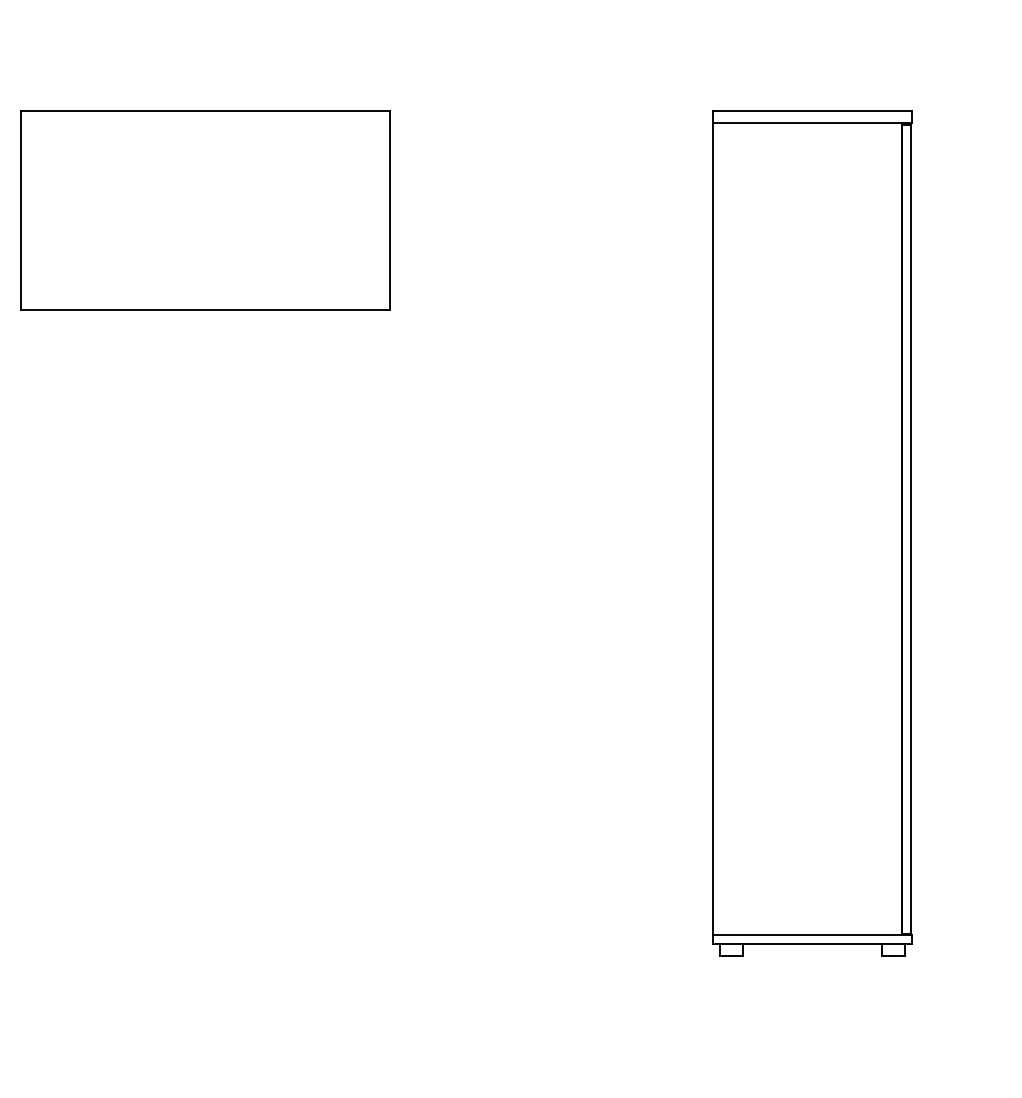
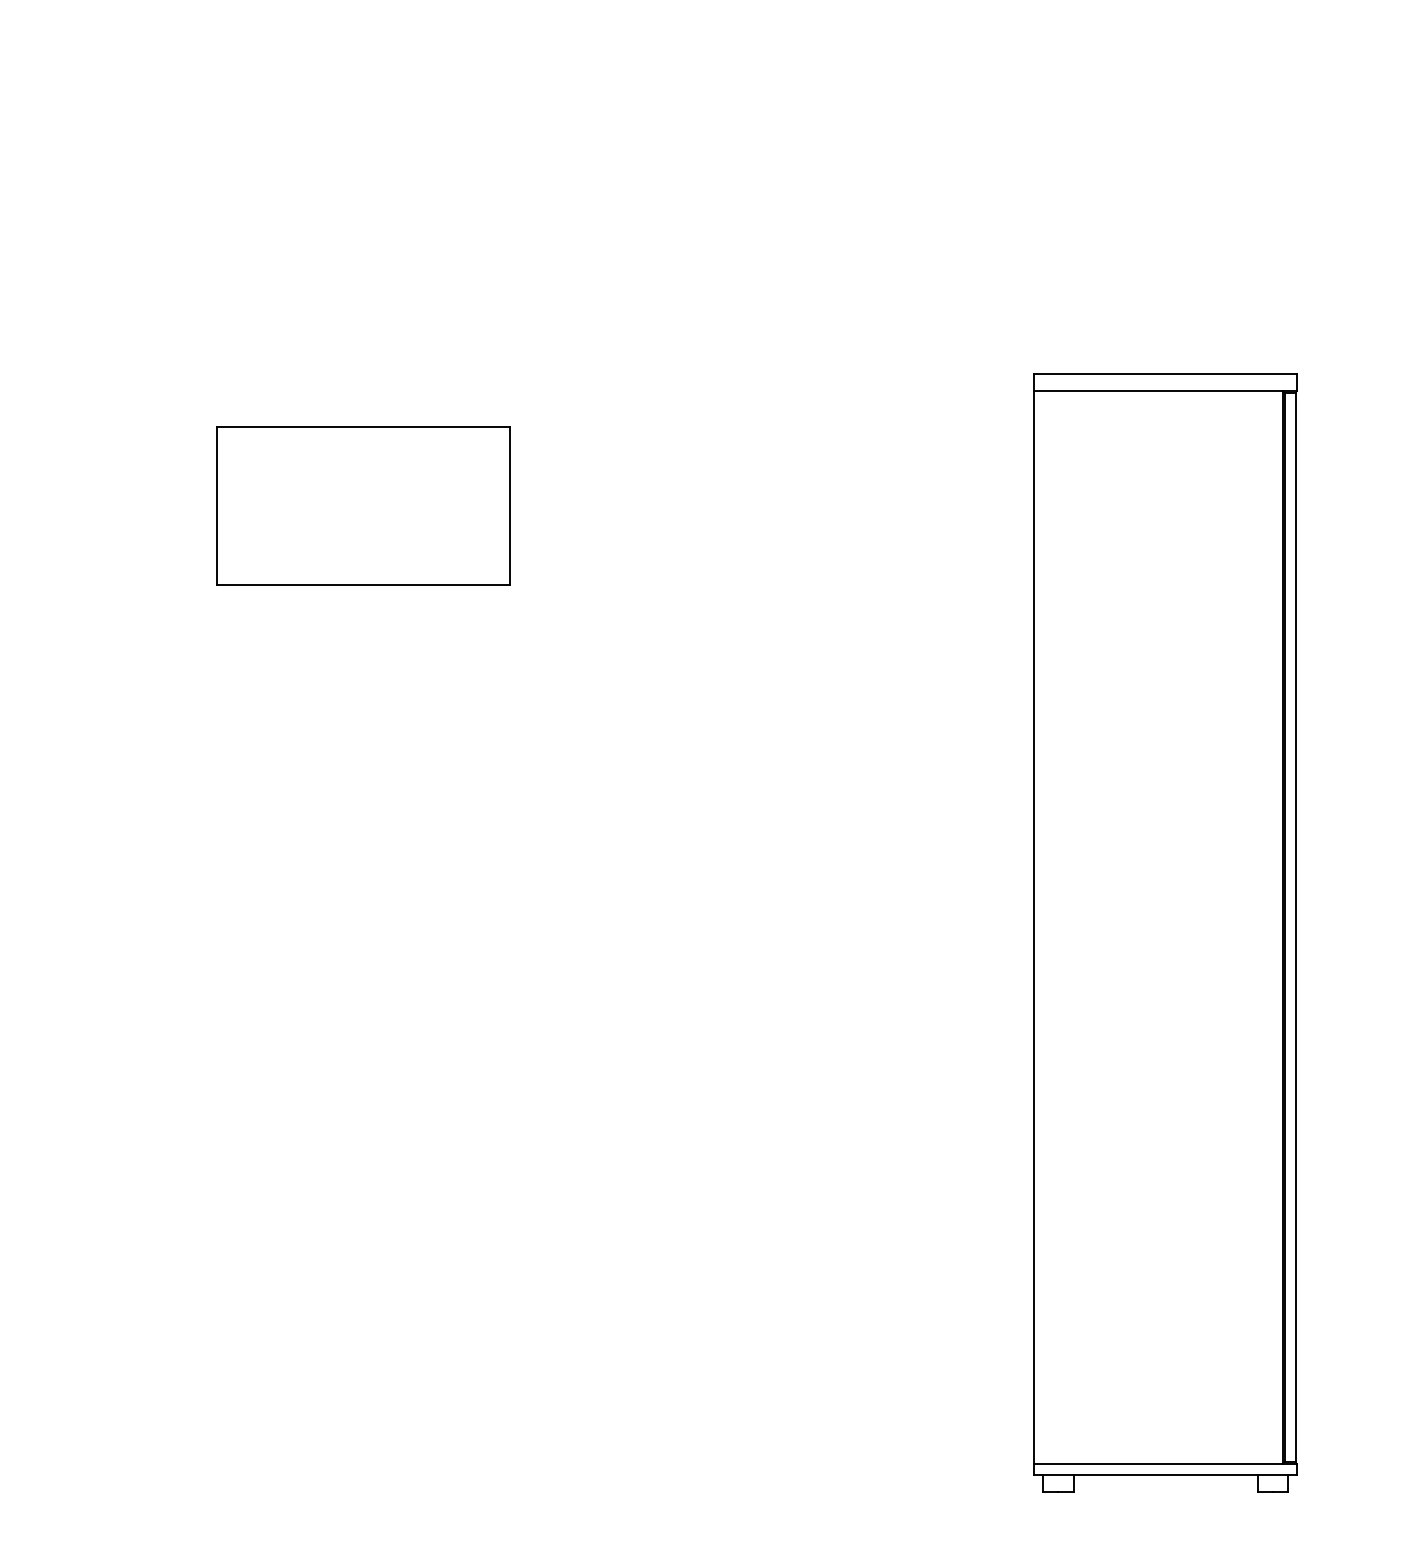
part: (205, 209) -> (363, 505), size x0.6

